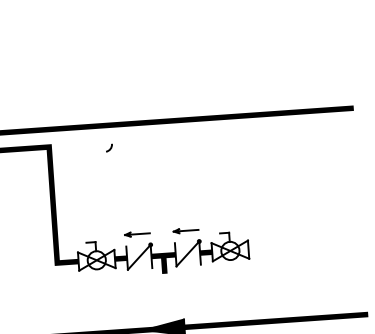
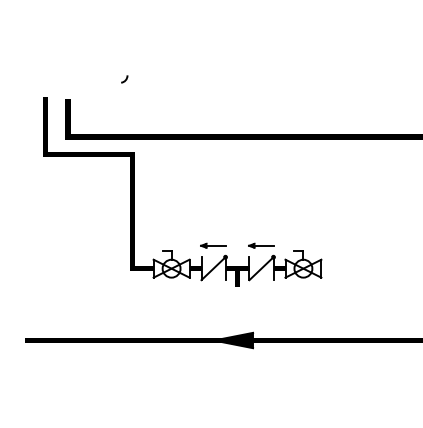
part: (109, 148) -> (124, 79), moved

